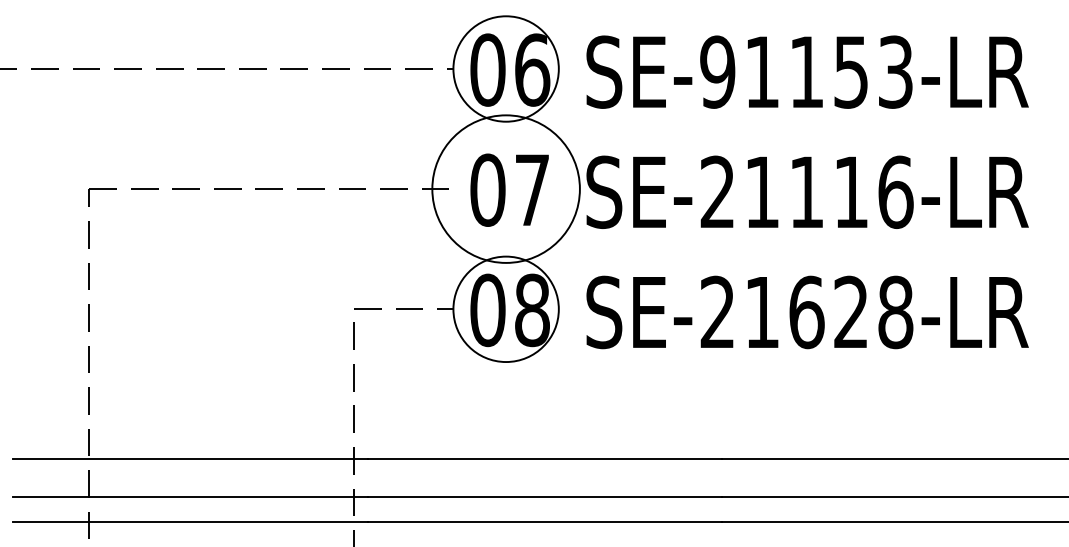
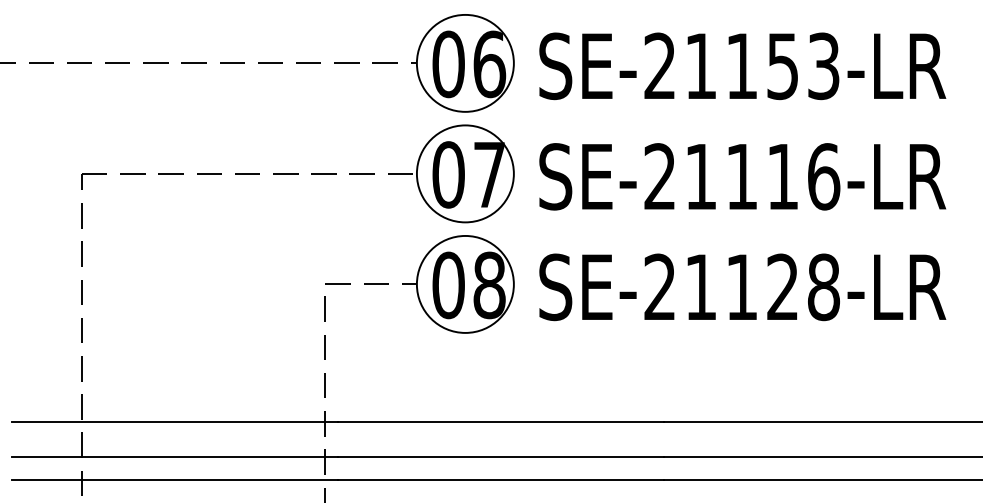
text: (717, 71) -> (659, 65), SE-91153-LR -> SE-21153-LR
circle: (505, 188) -> (464, 173), size x0.71
text: (806, 312) -> (741, 287), SE-21628-LR -> SE-21128-LR

